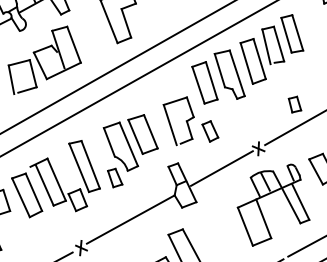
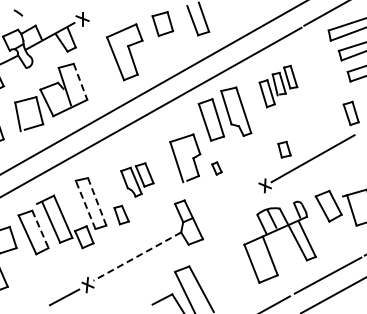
line: (73, 45) -> (80, 82), solid -> dashed
part: (271, 49) -> (278, 86), size x0.6
part: (294, 104) -> (284, 149), moved
part: (209, 131) -> (216, 168), size x0.6
part: (130, 142) -> (137, 179), size x0.6
line: (90, 164) -> (97, 201), solid -> dashed
line: (78, 167) -> (85, 204), solid -> dashed
line: (221, 168) -> (228, 205), removed
line: (33, 192) -> (40, 229), solid -> dashed
line: (129, 219) -> (136, 256), solid -> dashed

